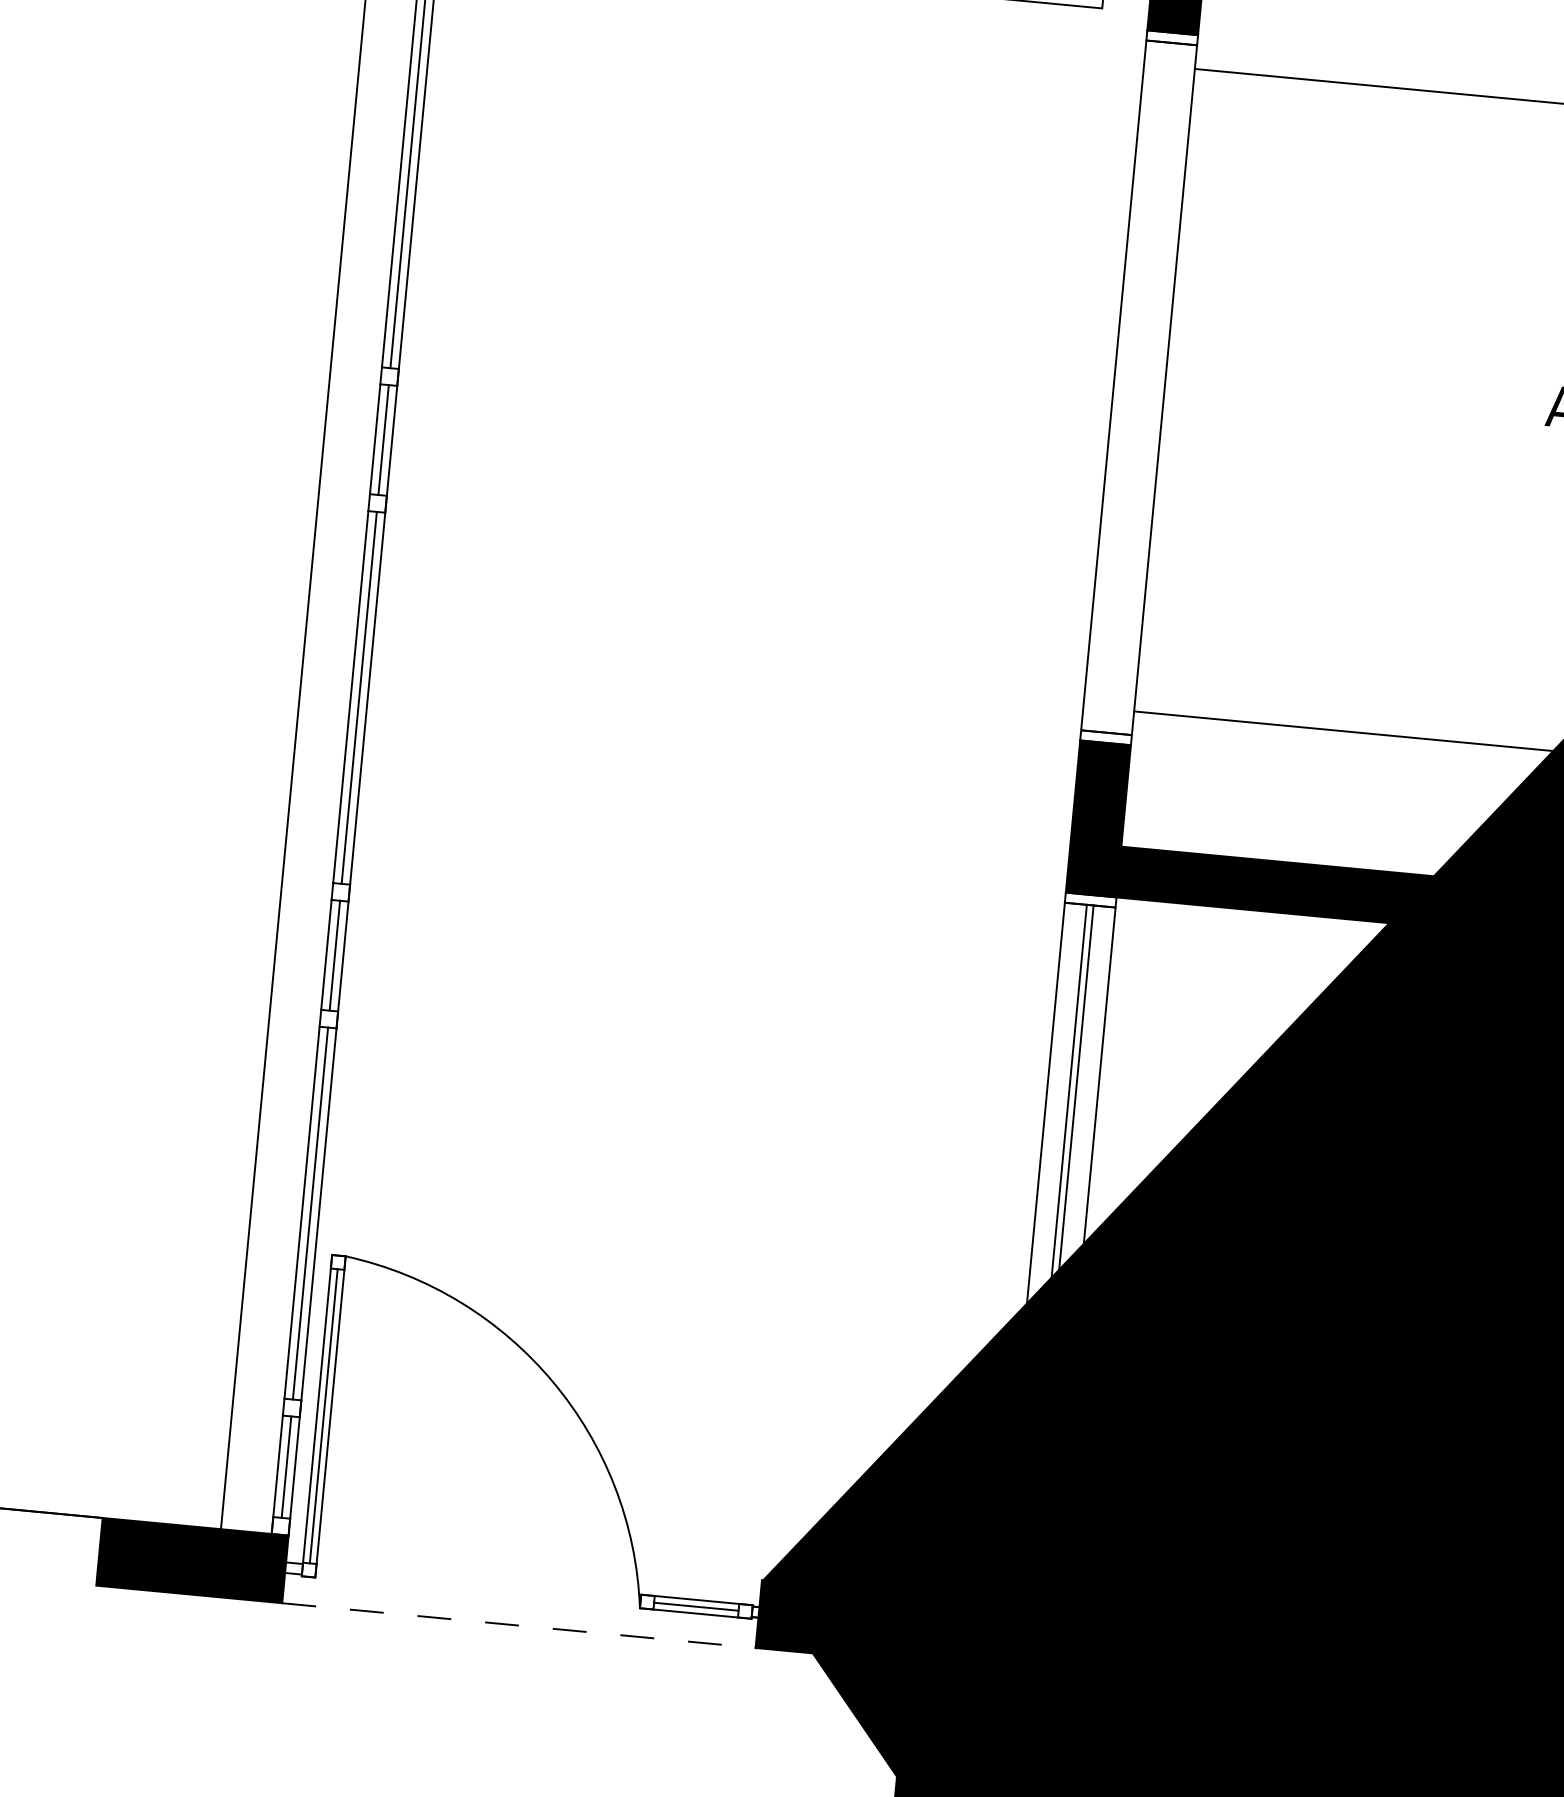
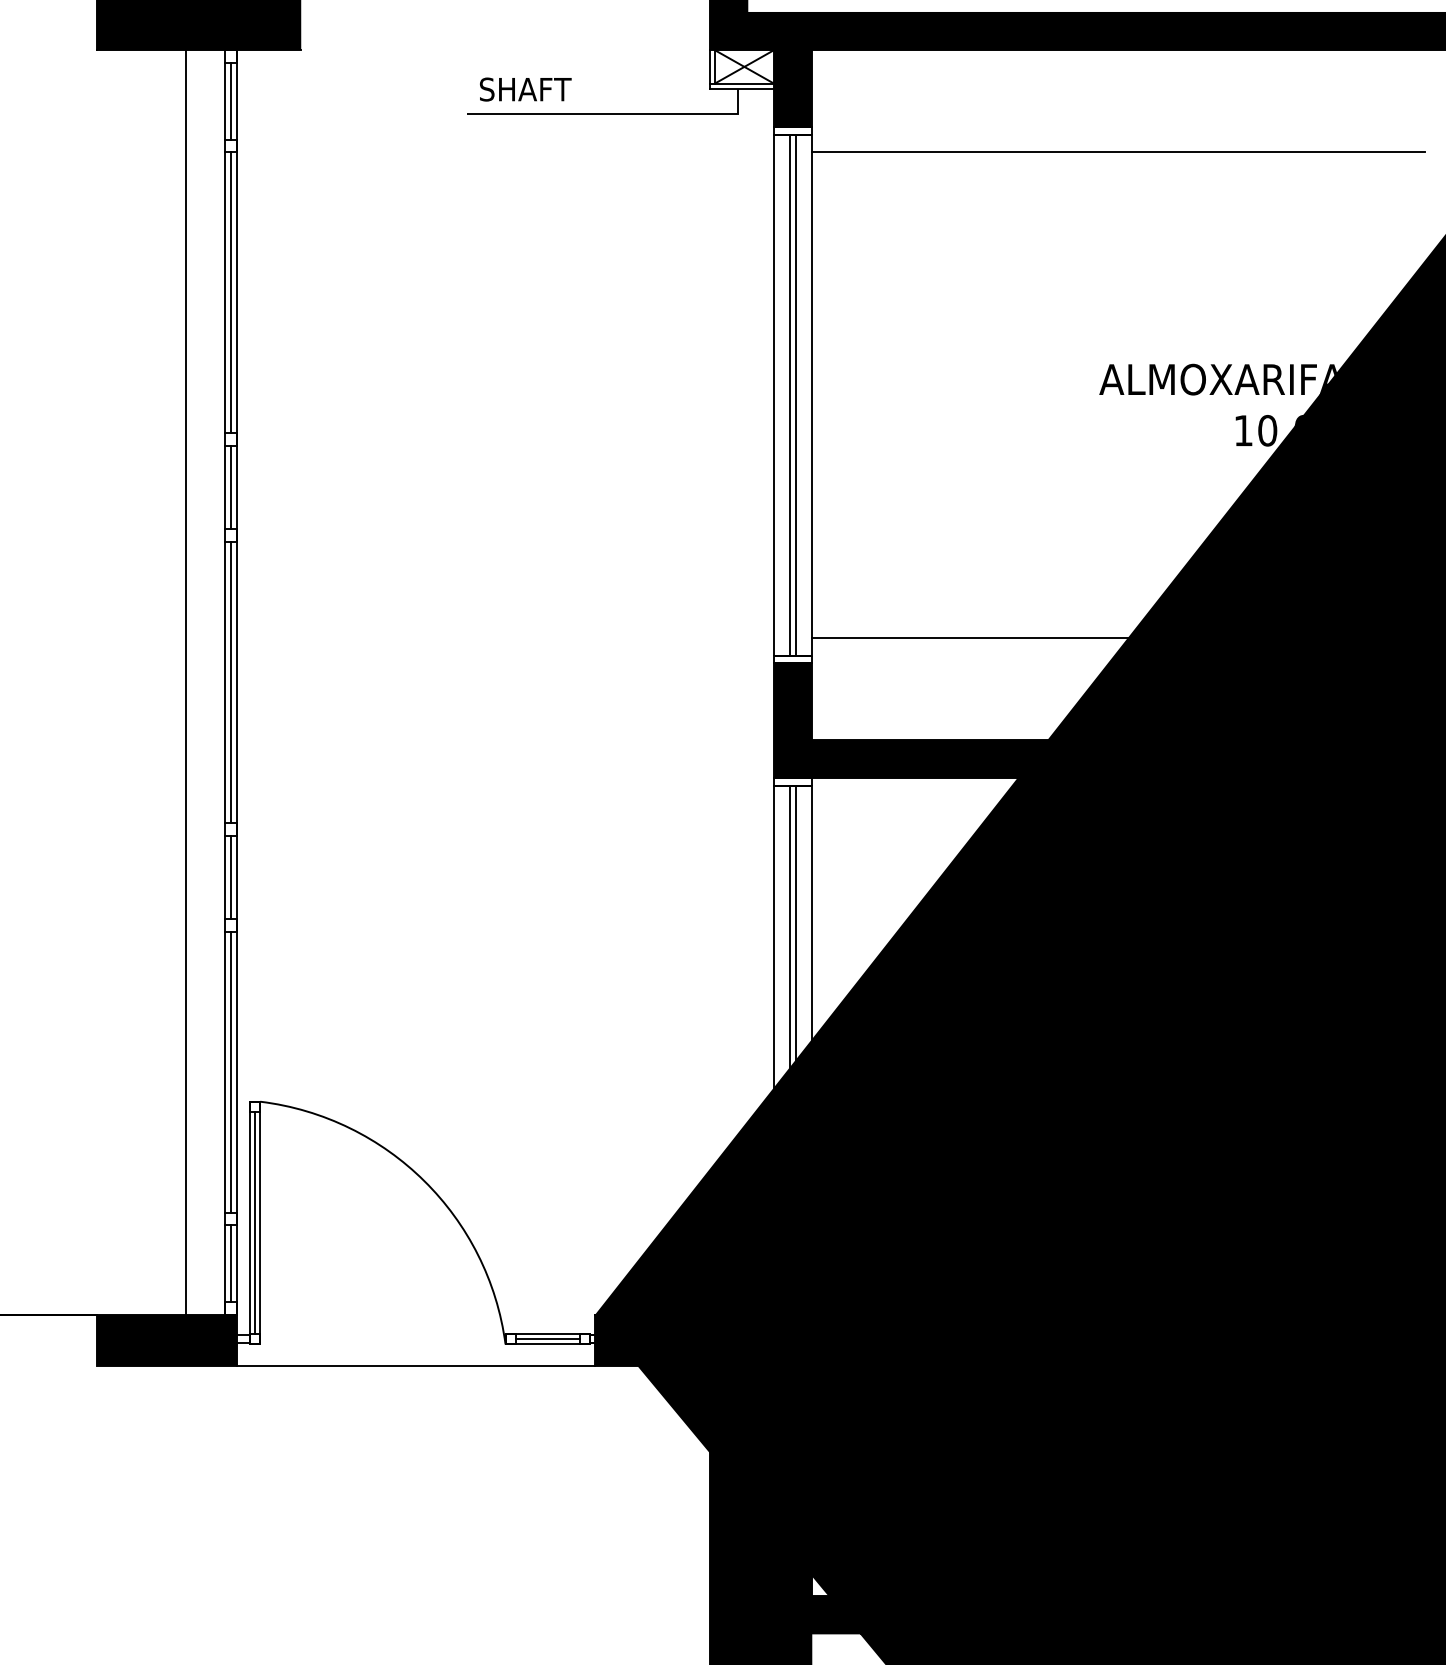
line: (1135, 386) -> (790, 394), added
line: (1142, 387) -> (795, 394), added
line: (519, 1625) -> (416, 1365), dashed -> solid

